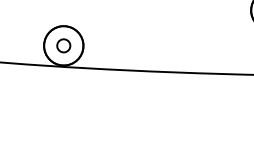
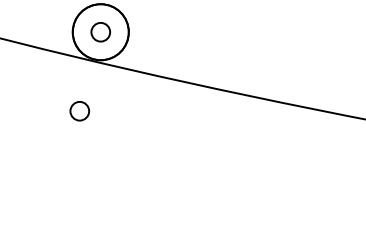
part: (58, 103) -> (79, 111), added

